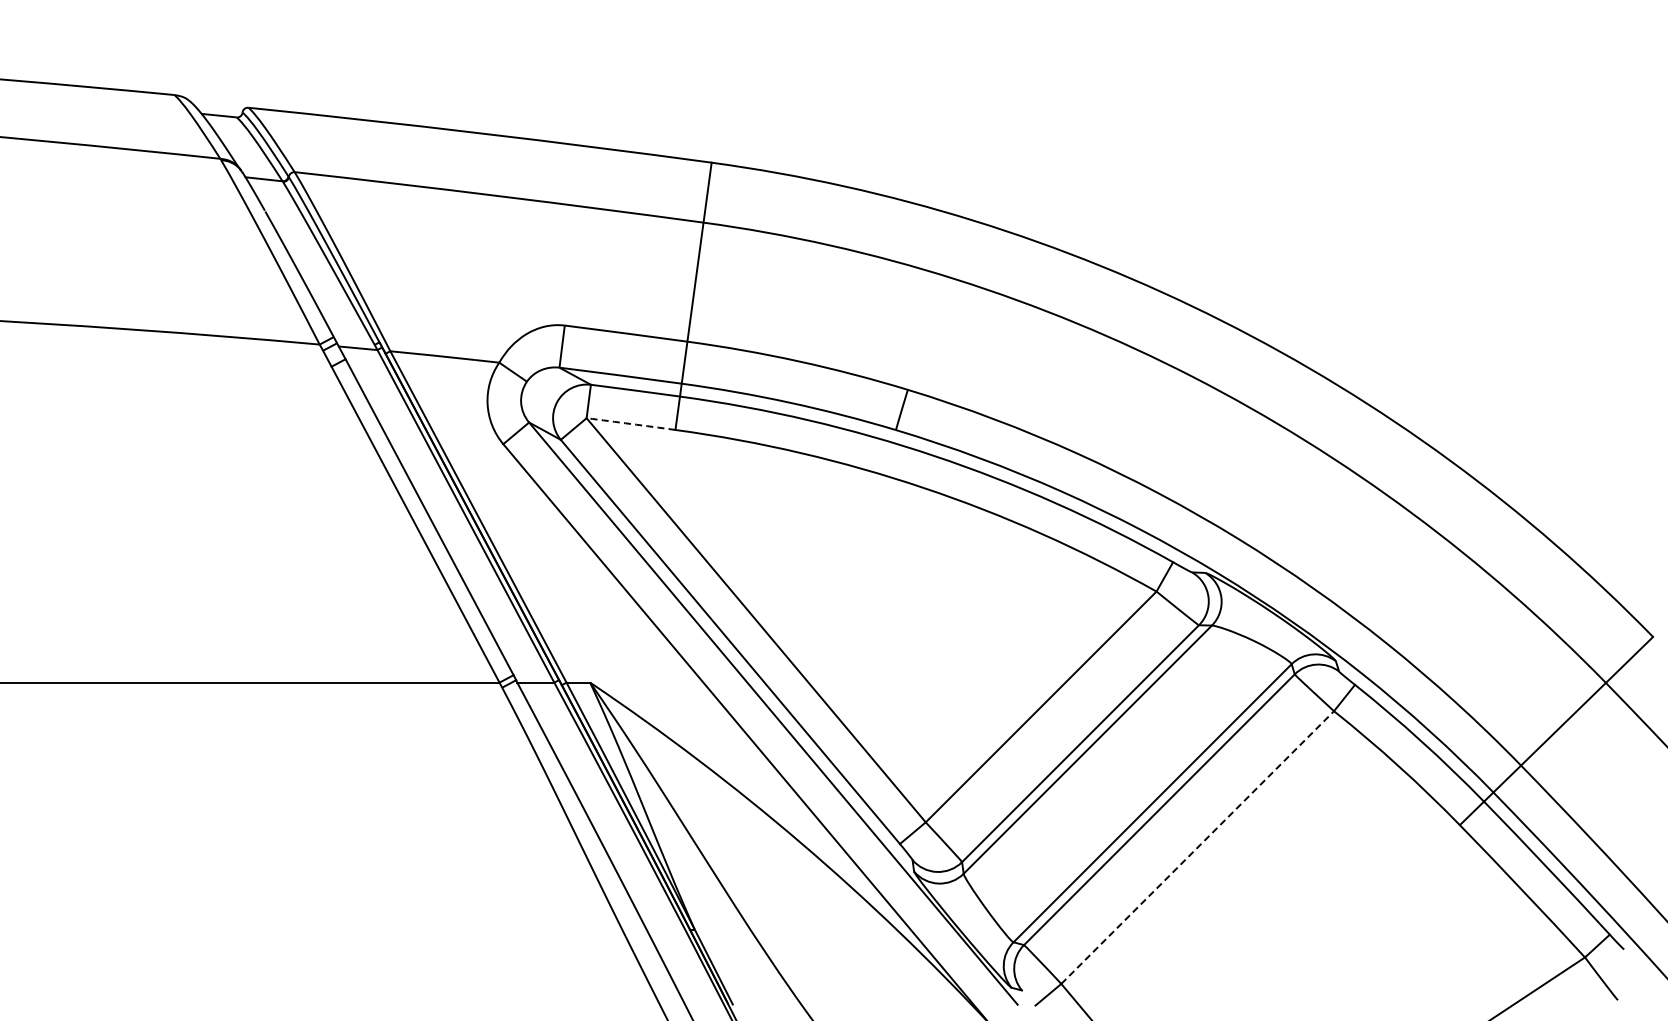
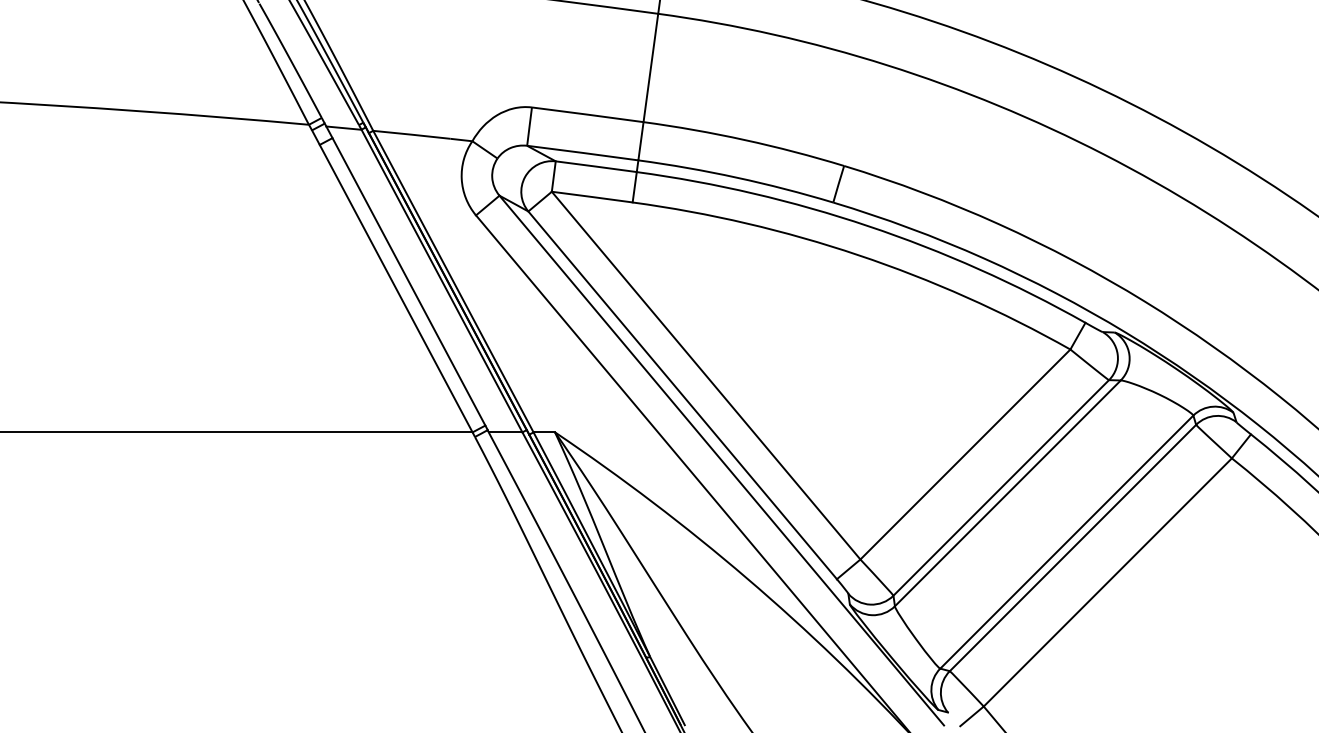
arc: (631, 424) -> (592, 197), dashed -> solid
line: (1197, 847) -> (1107, 582), dashed -> solid

